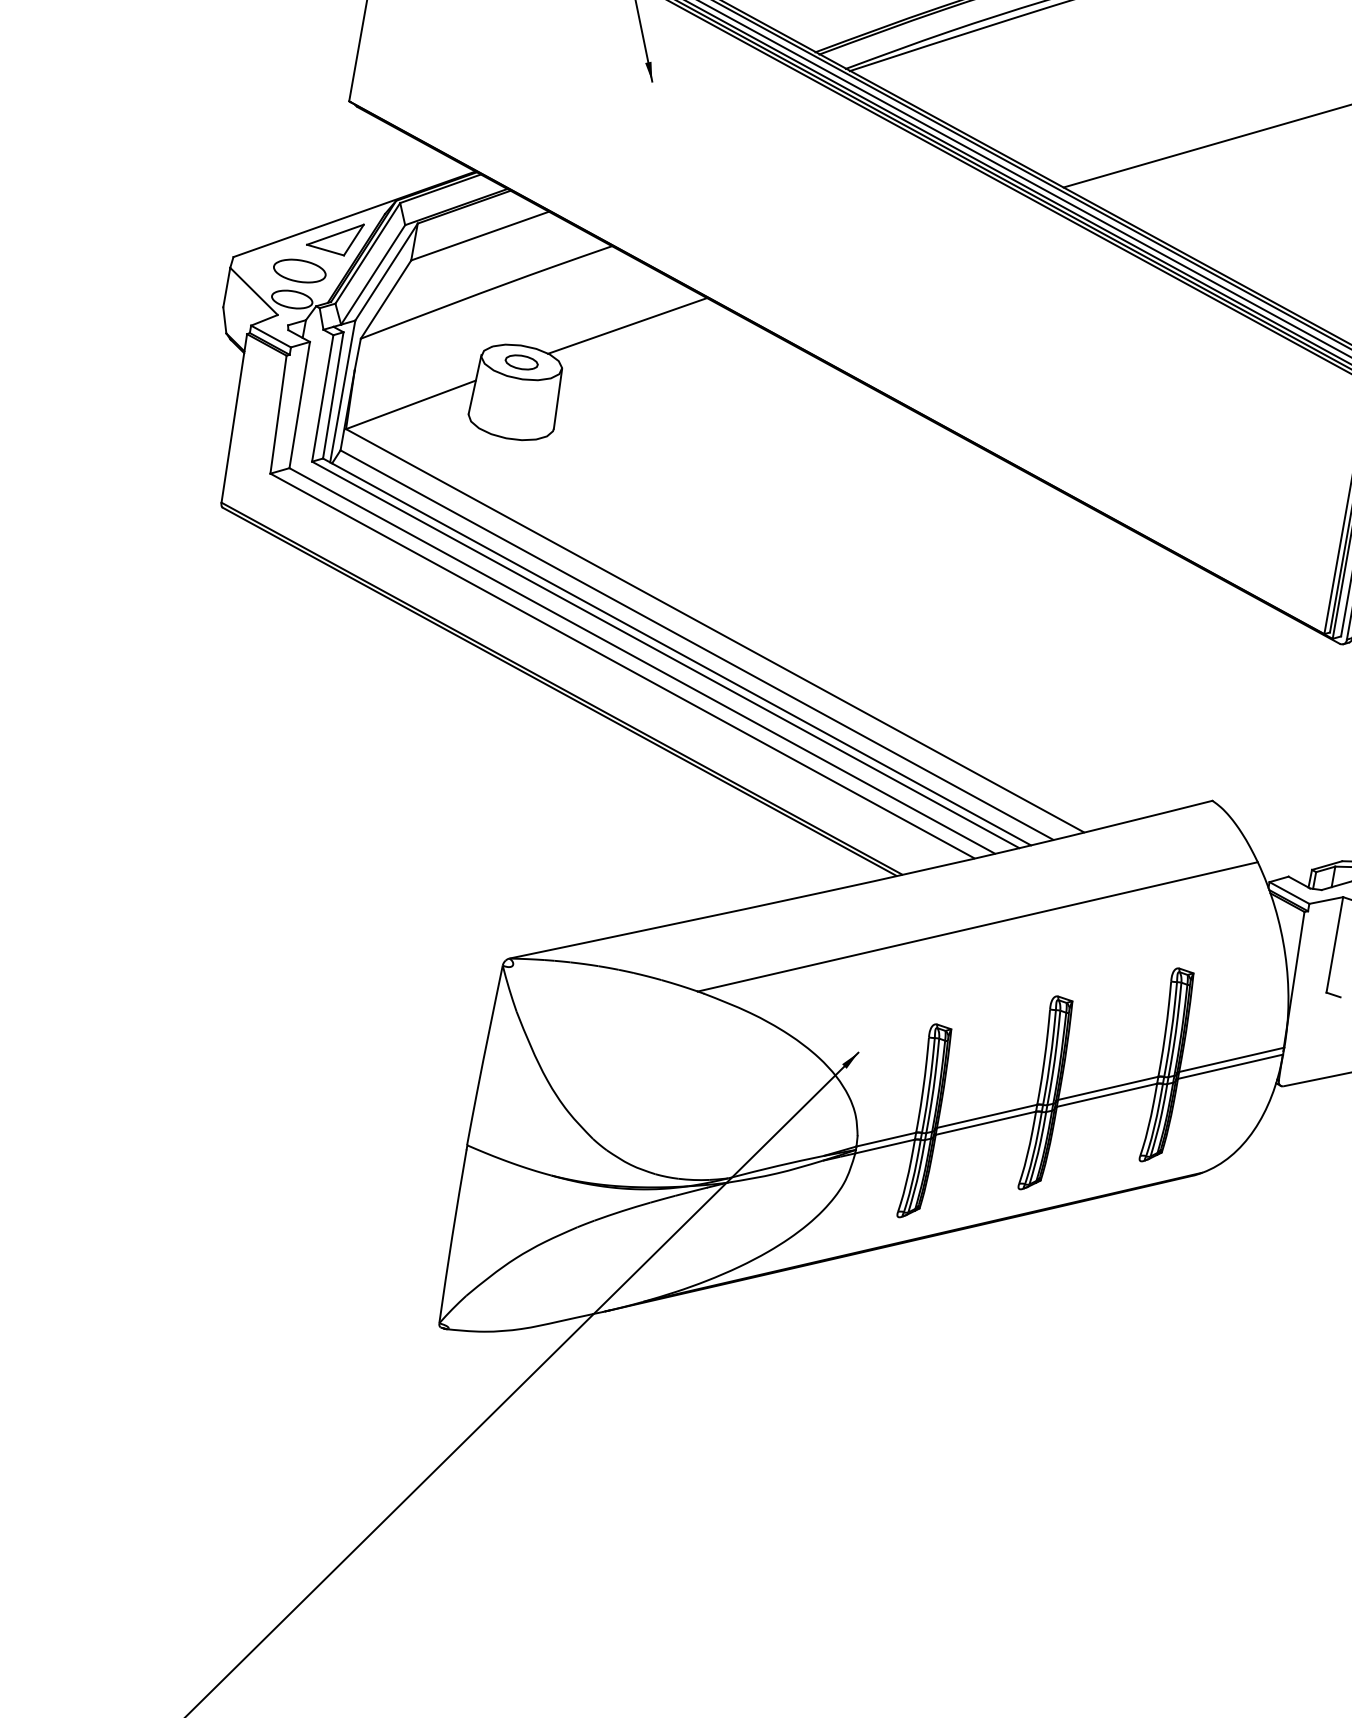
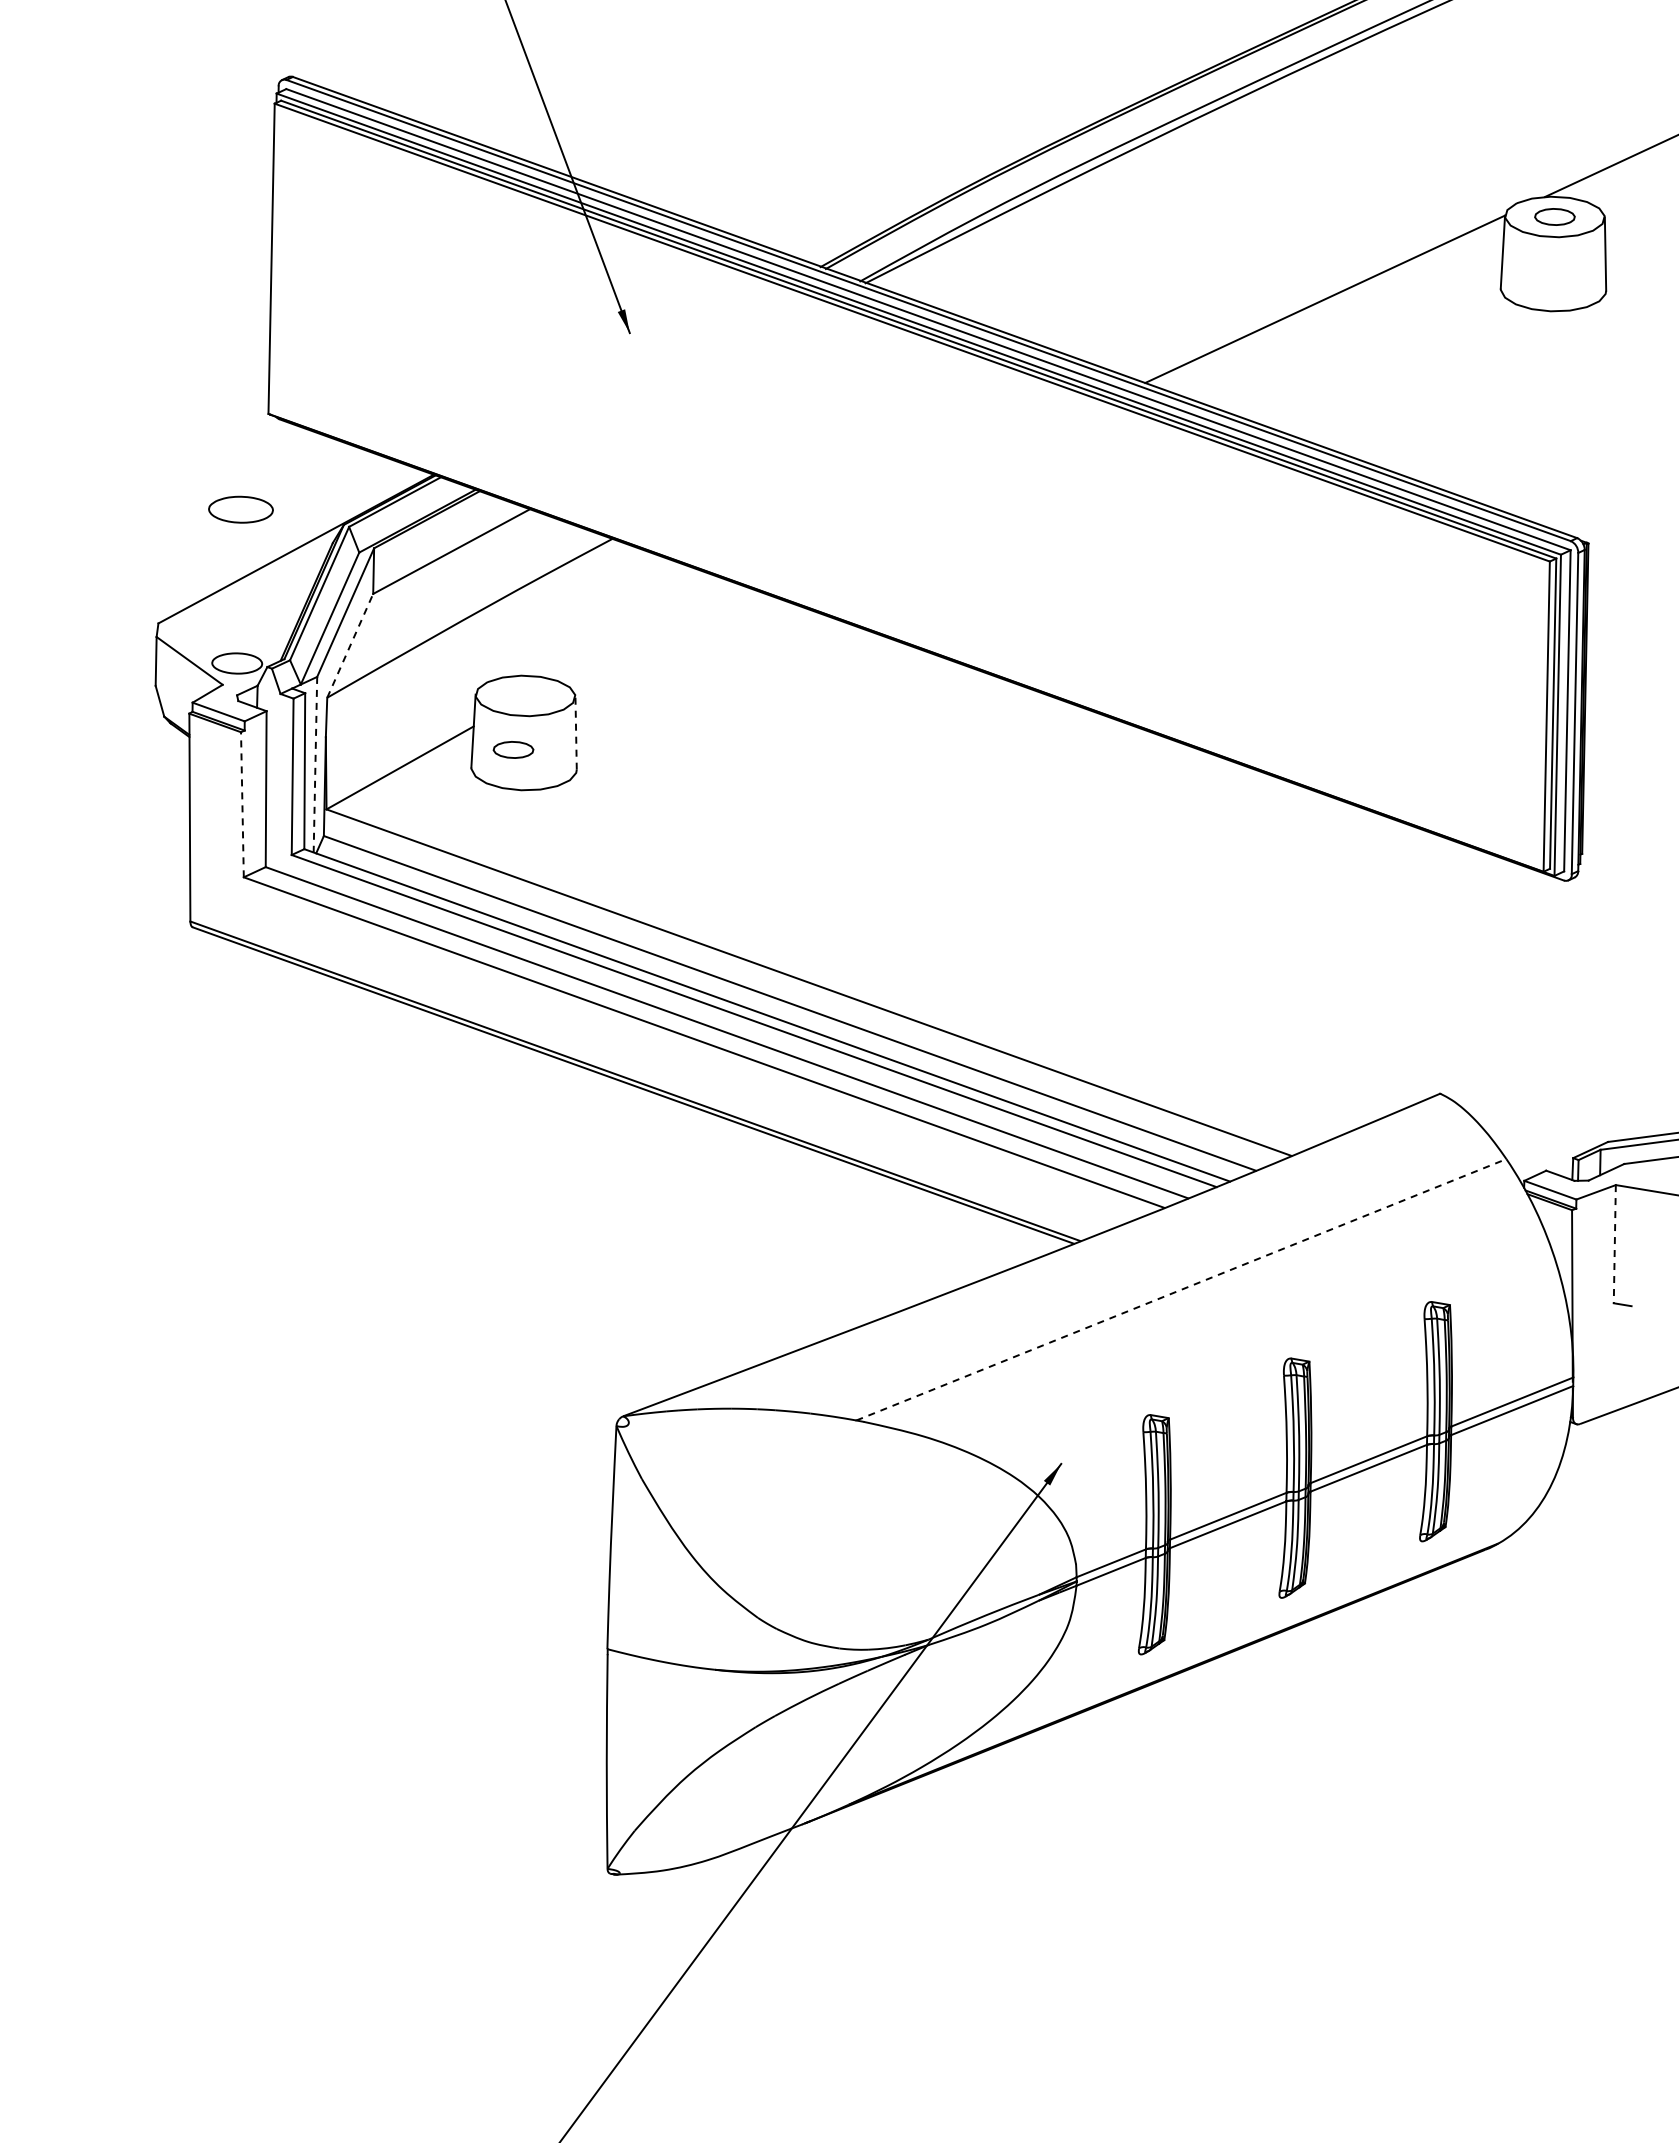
part: (334, 236) -> (276, 579), removed
part: (299, 270) -> (240, 509), moved
line: (386, 299) -> (350, 645), solid -> dashed
line: (627, 325) -> (645, 631), removed
part: (521, 362) -> (513, 749), moved
line: (342, 391) -> (315, 764), solid -> dashed
line: (558, 399) -> (576, 733), solid -> dashed
line: (278, 414) -> (242, 804), solid -> dashed
line: (977, 926) -> (1181, 1289), solid -> dashed
line: (1334, 945) -> (1614, 1244), solid -> dashed

